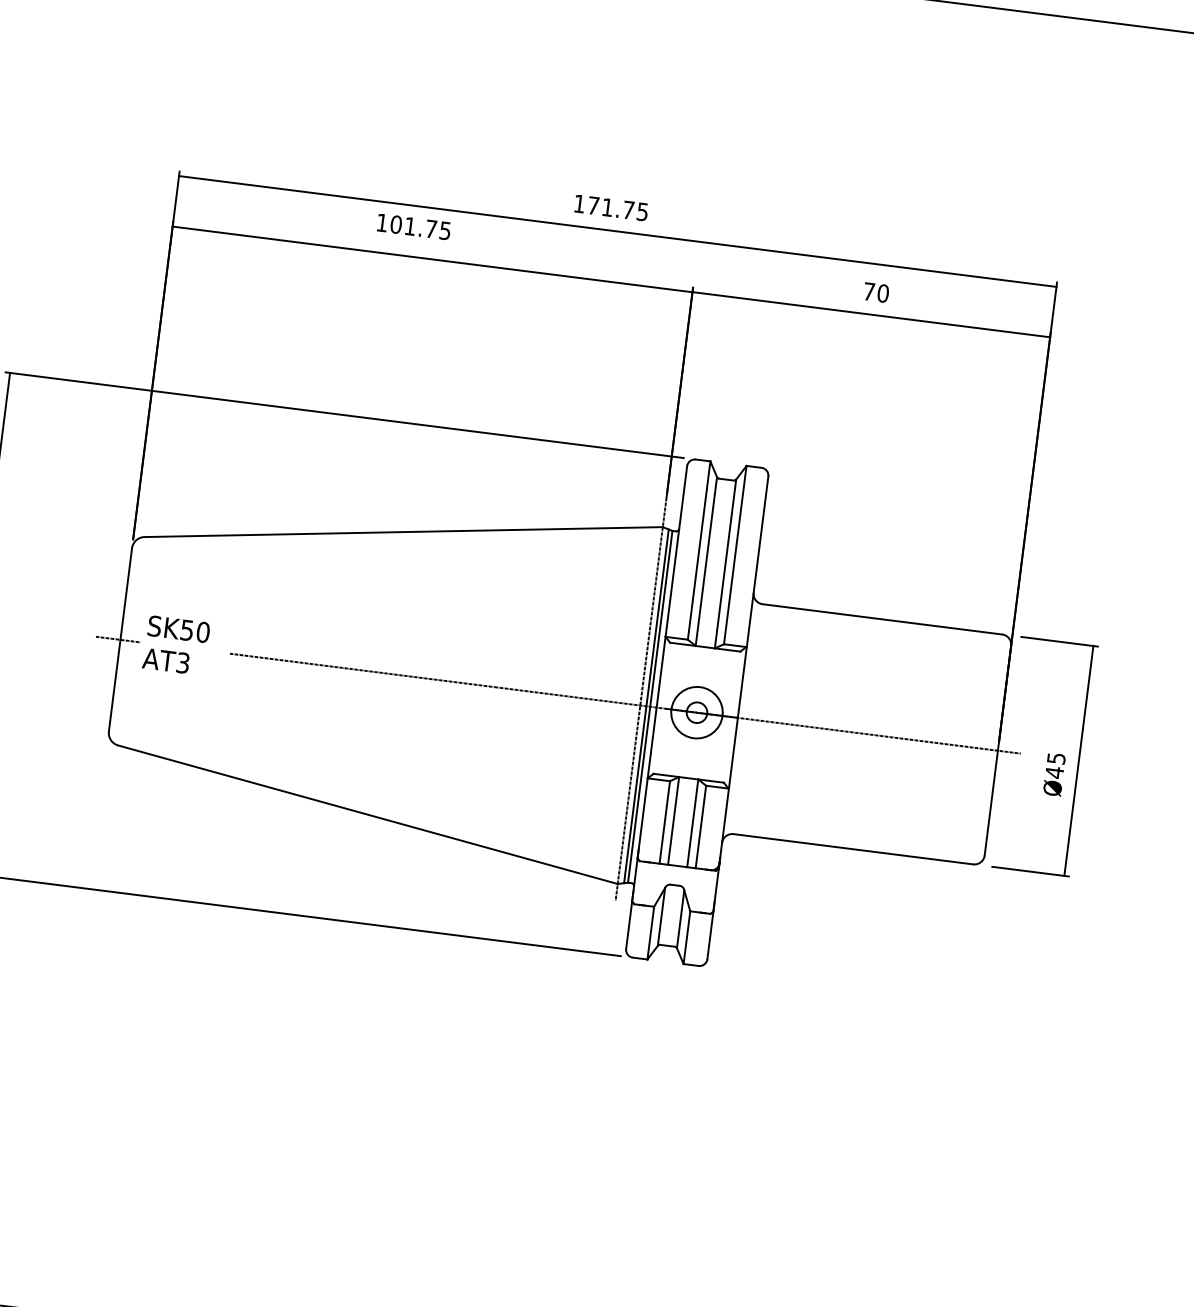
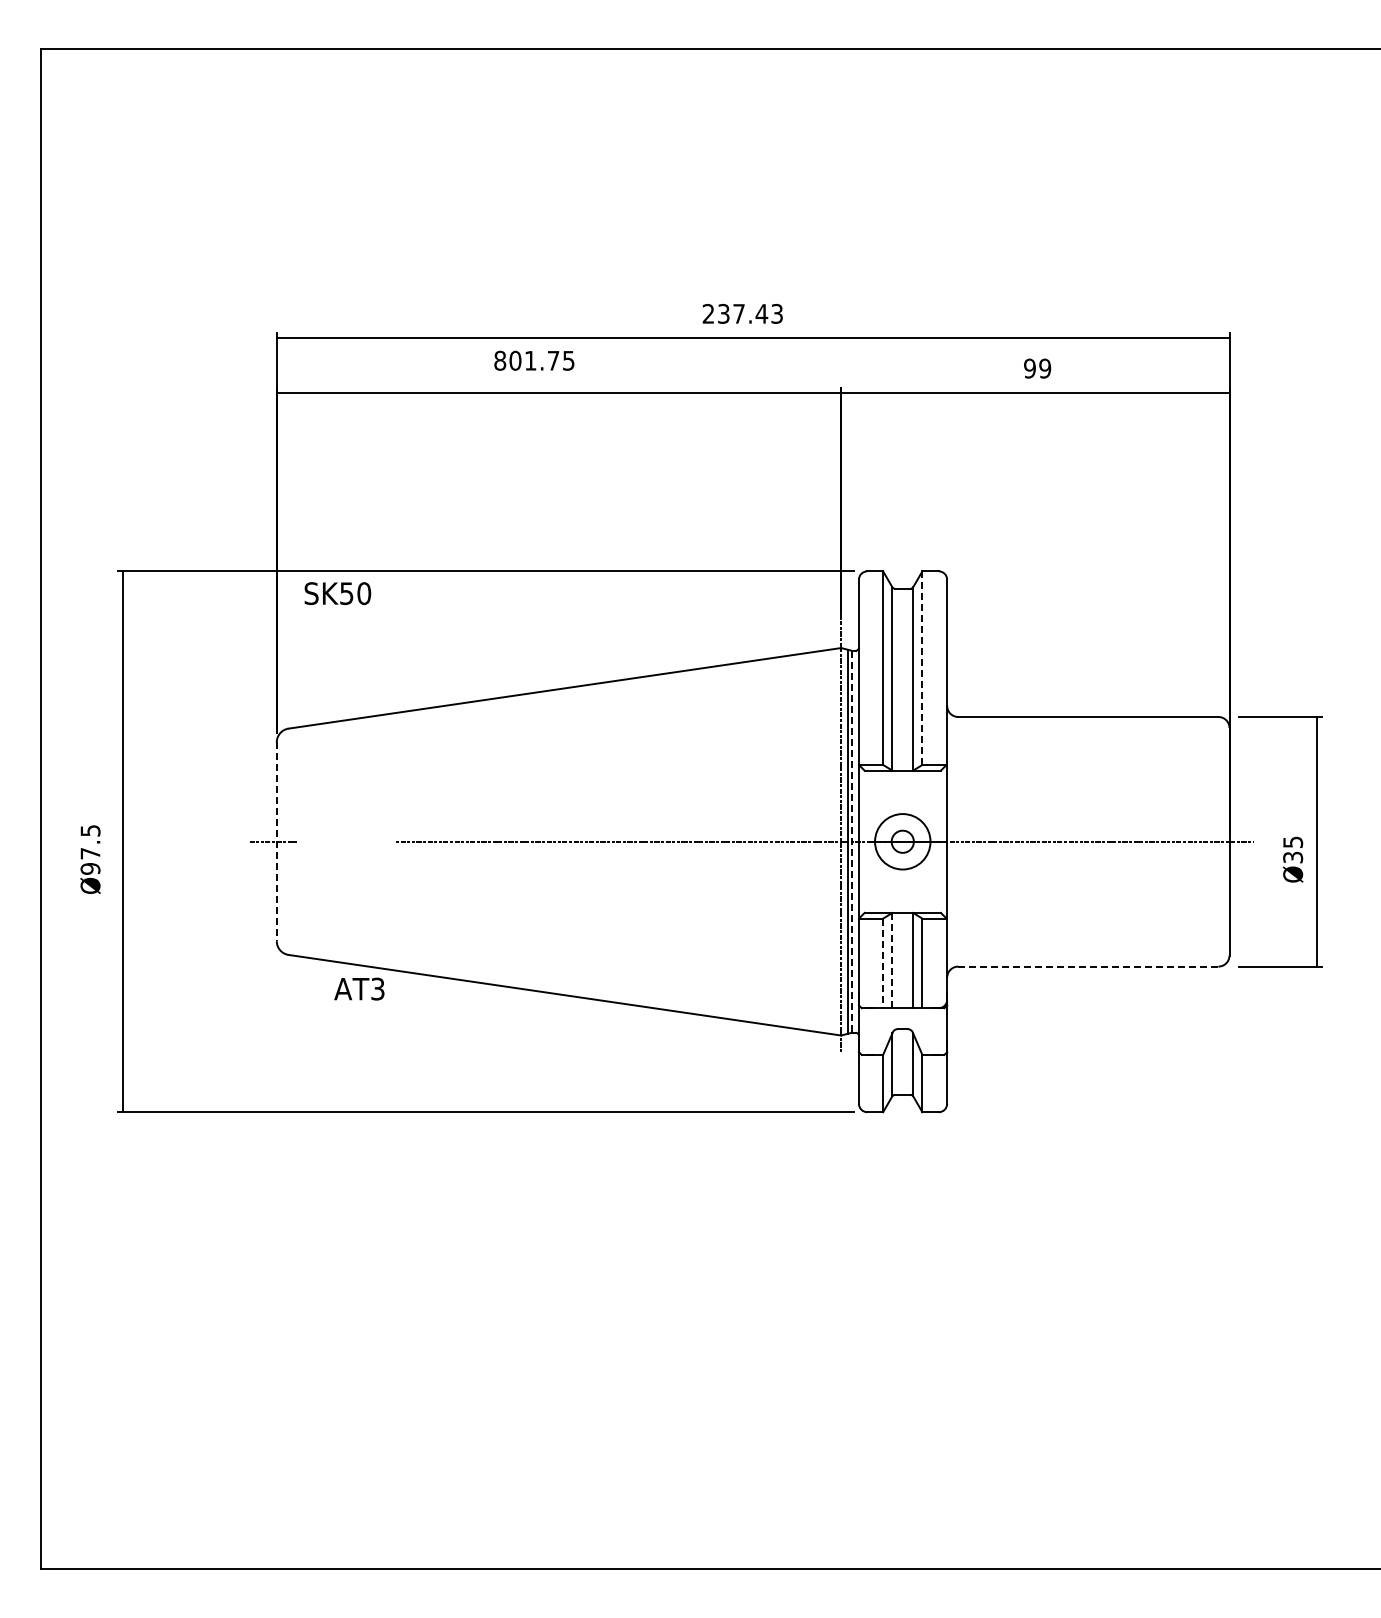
text: (610, 207) -> (742, 313), 171.75 -> 237.43
text: (382, 222) -> (500, 360), 101.75 -> 801.75
text: (876, 292) -> (1037, 368), 70 -> 99
line: (735, 555) -> (922, 668), solid -> dashed
text: (178, 629) -> (337, 593), moved
line: (120, 640) -> (276, 842), solid -> dashed
text: (166, 660) -> (359, 988), moved
line: (650, 706) -> (852, 841), solid -> dashed
text: (1055, 772) -> (1293, 857), Ø45 -> Ø35
line: (673, 820) -> (892, 960), solid -> dashed
line: (665, 822) -> (883, 963), solid -> dashed
line: (853, 849) -> (1088, 966), solid -> dashed

